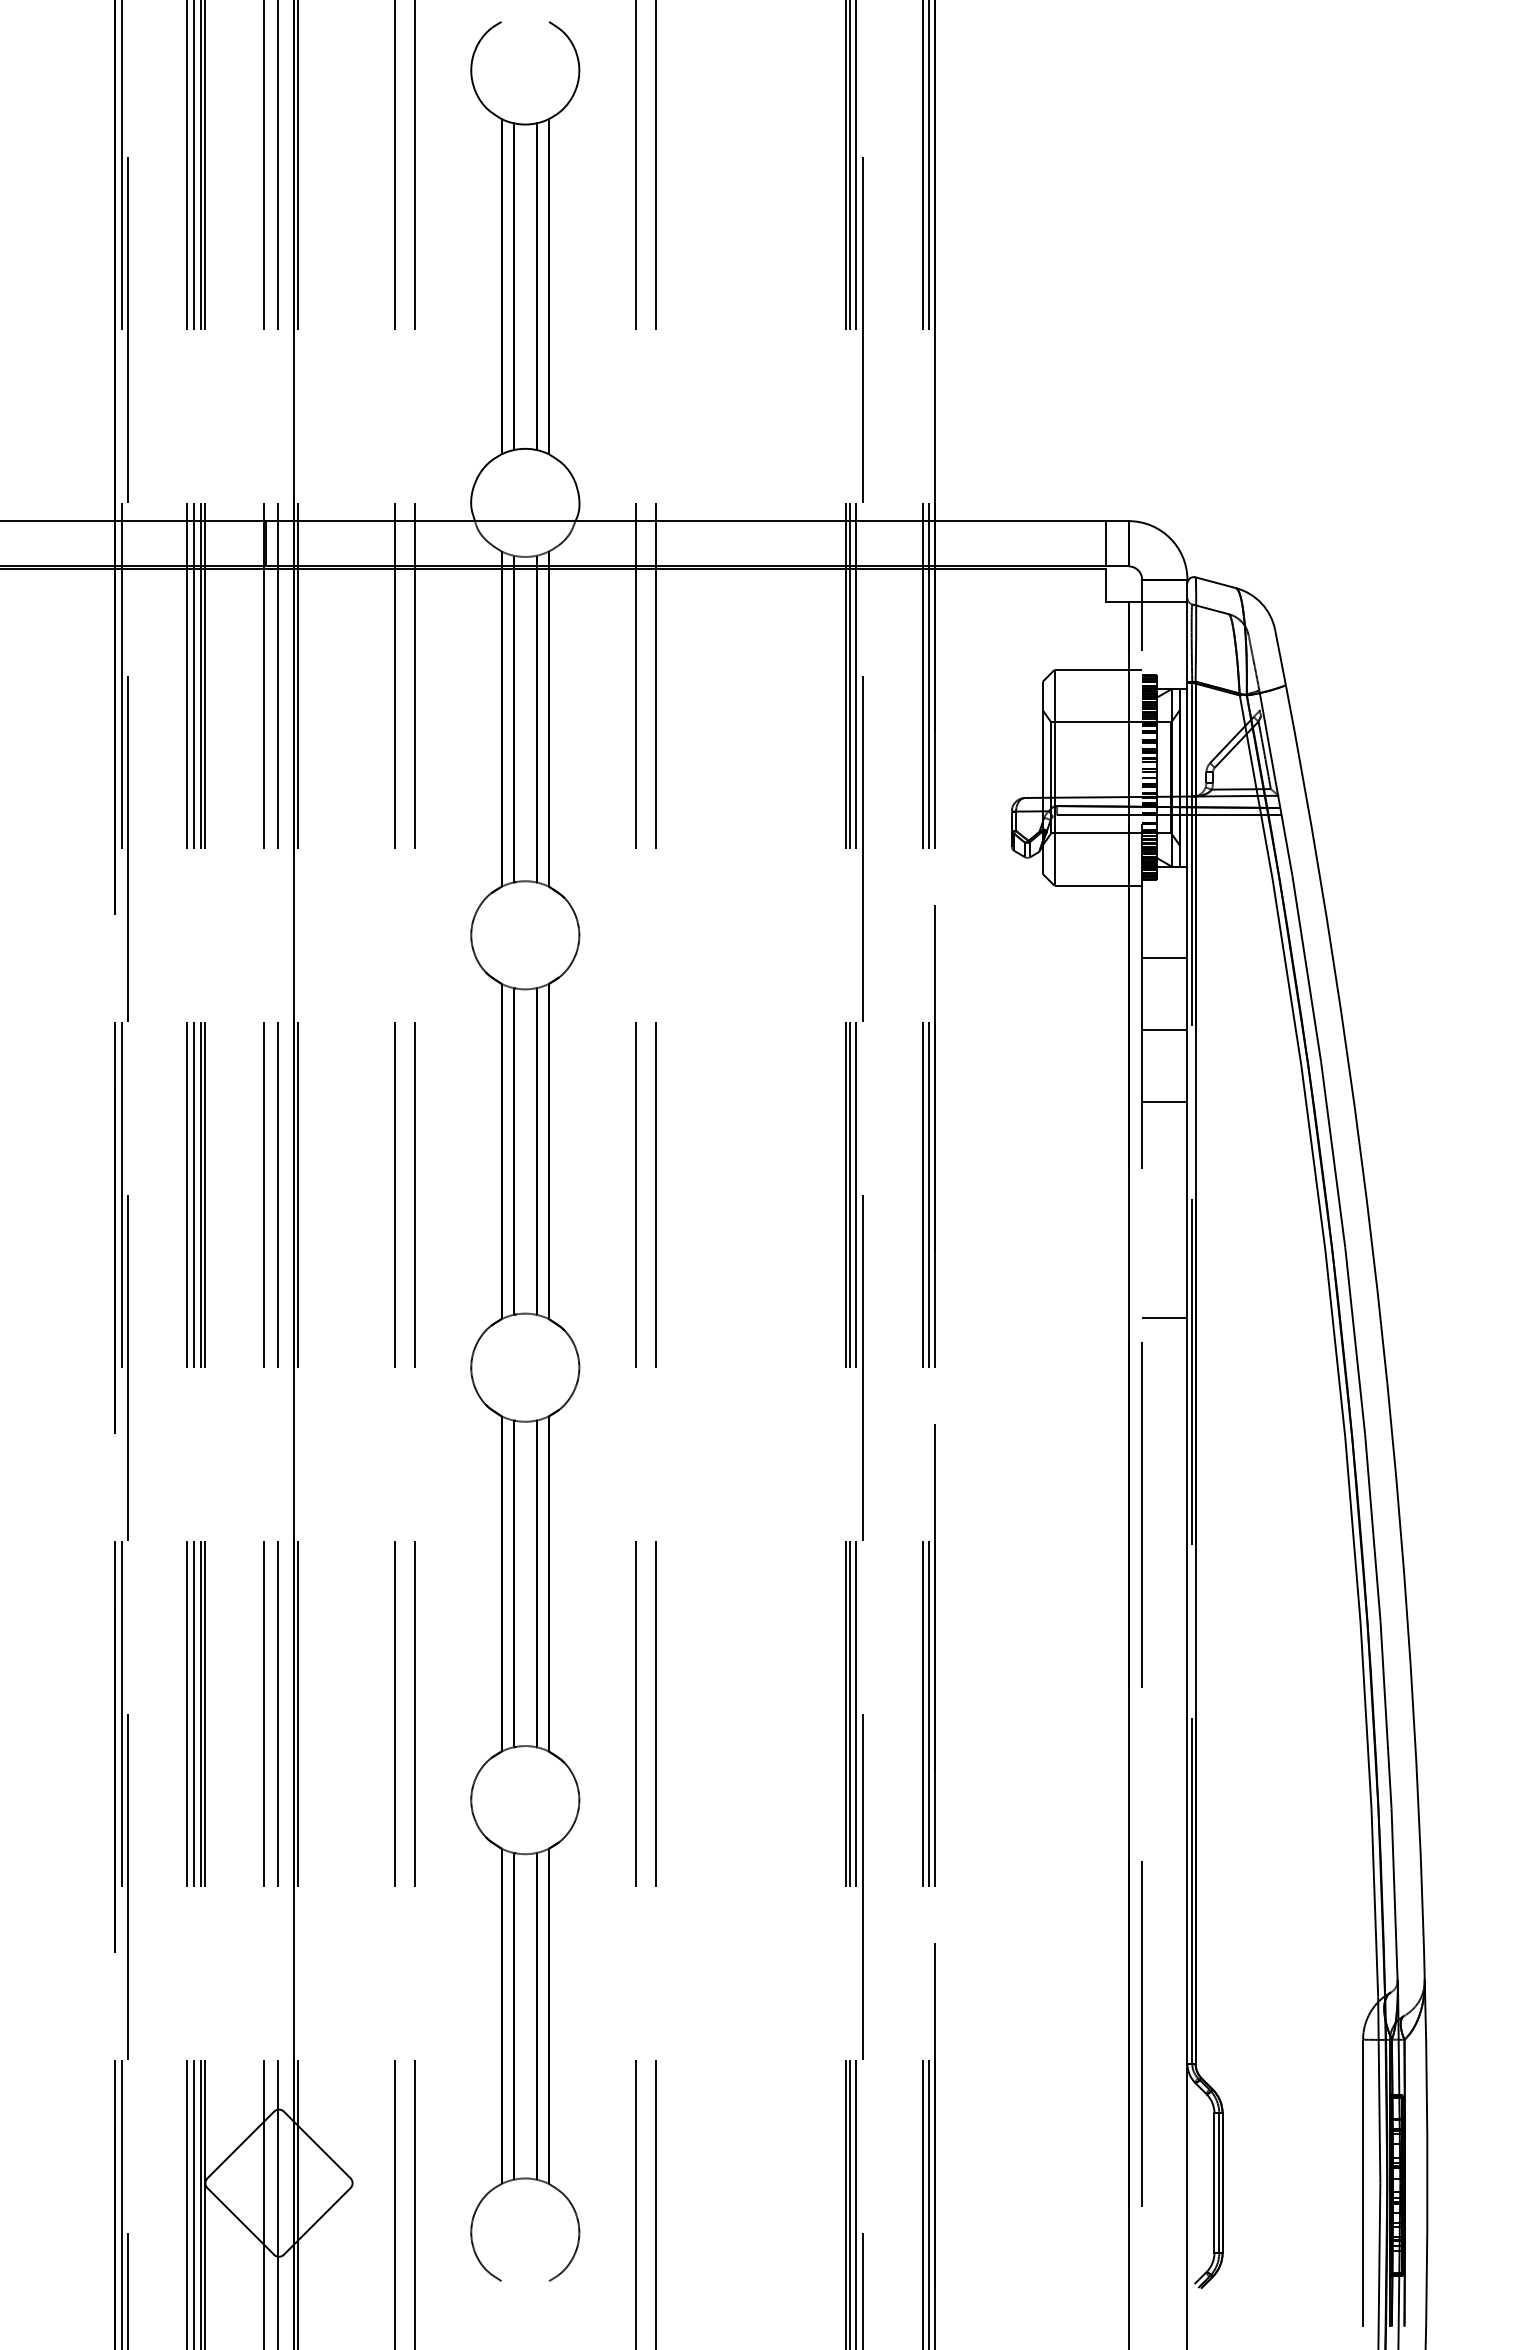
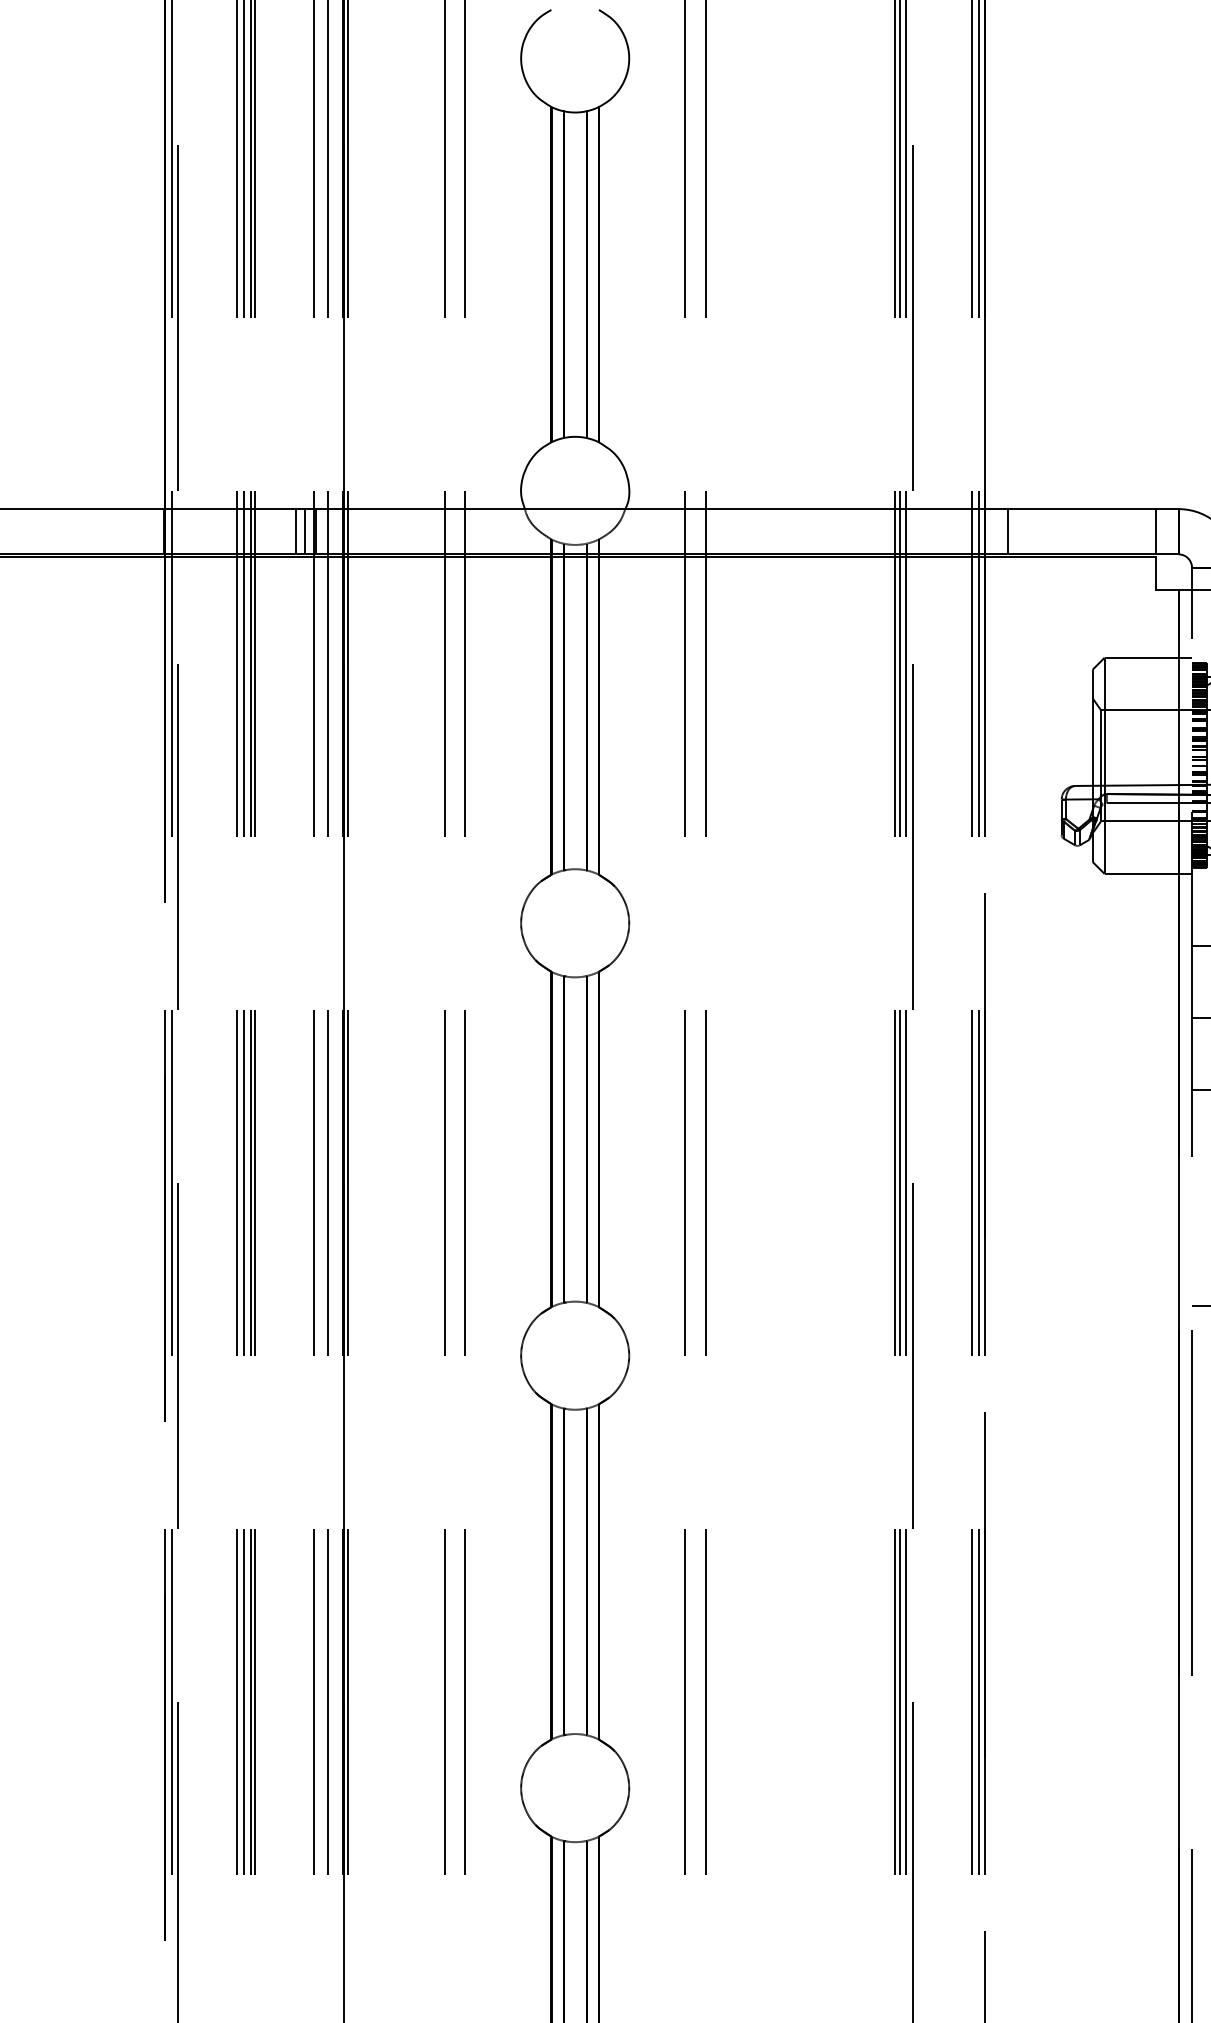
line: (246, 543) -> (296, 531), added
line: (255, 543) -> (305, 531), added
line: (957, 543) -> (1007, 531), added

